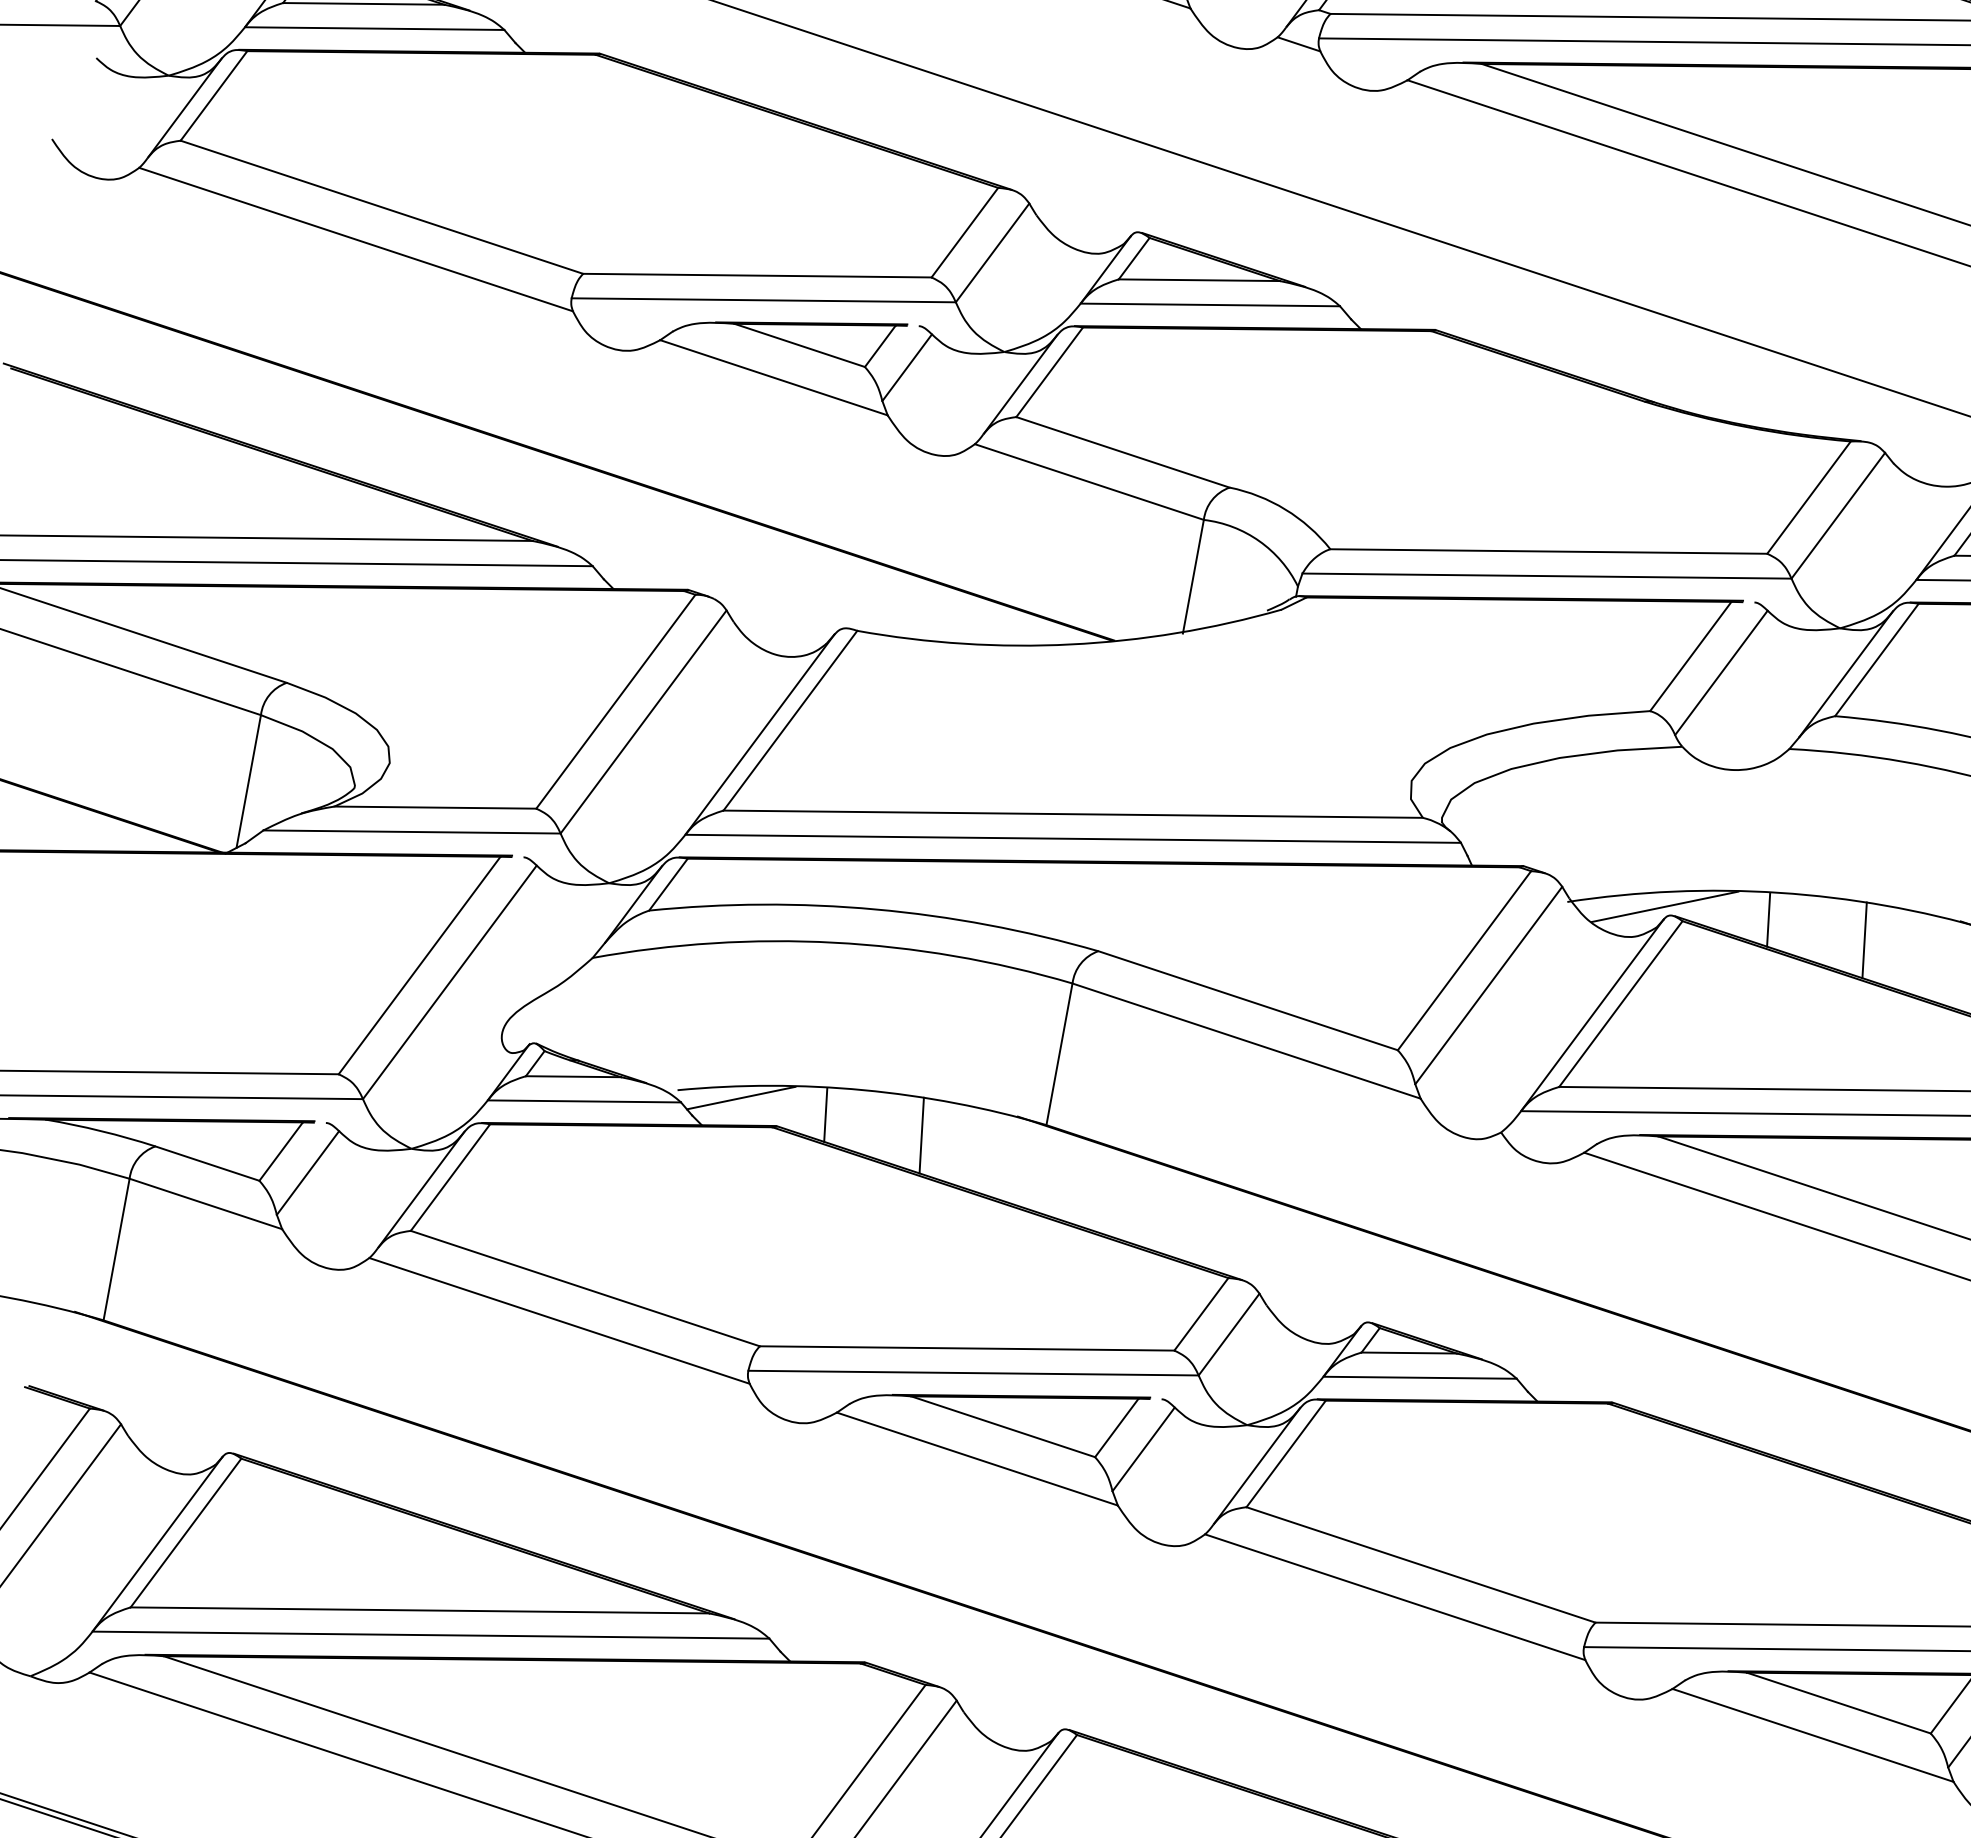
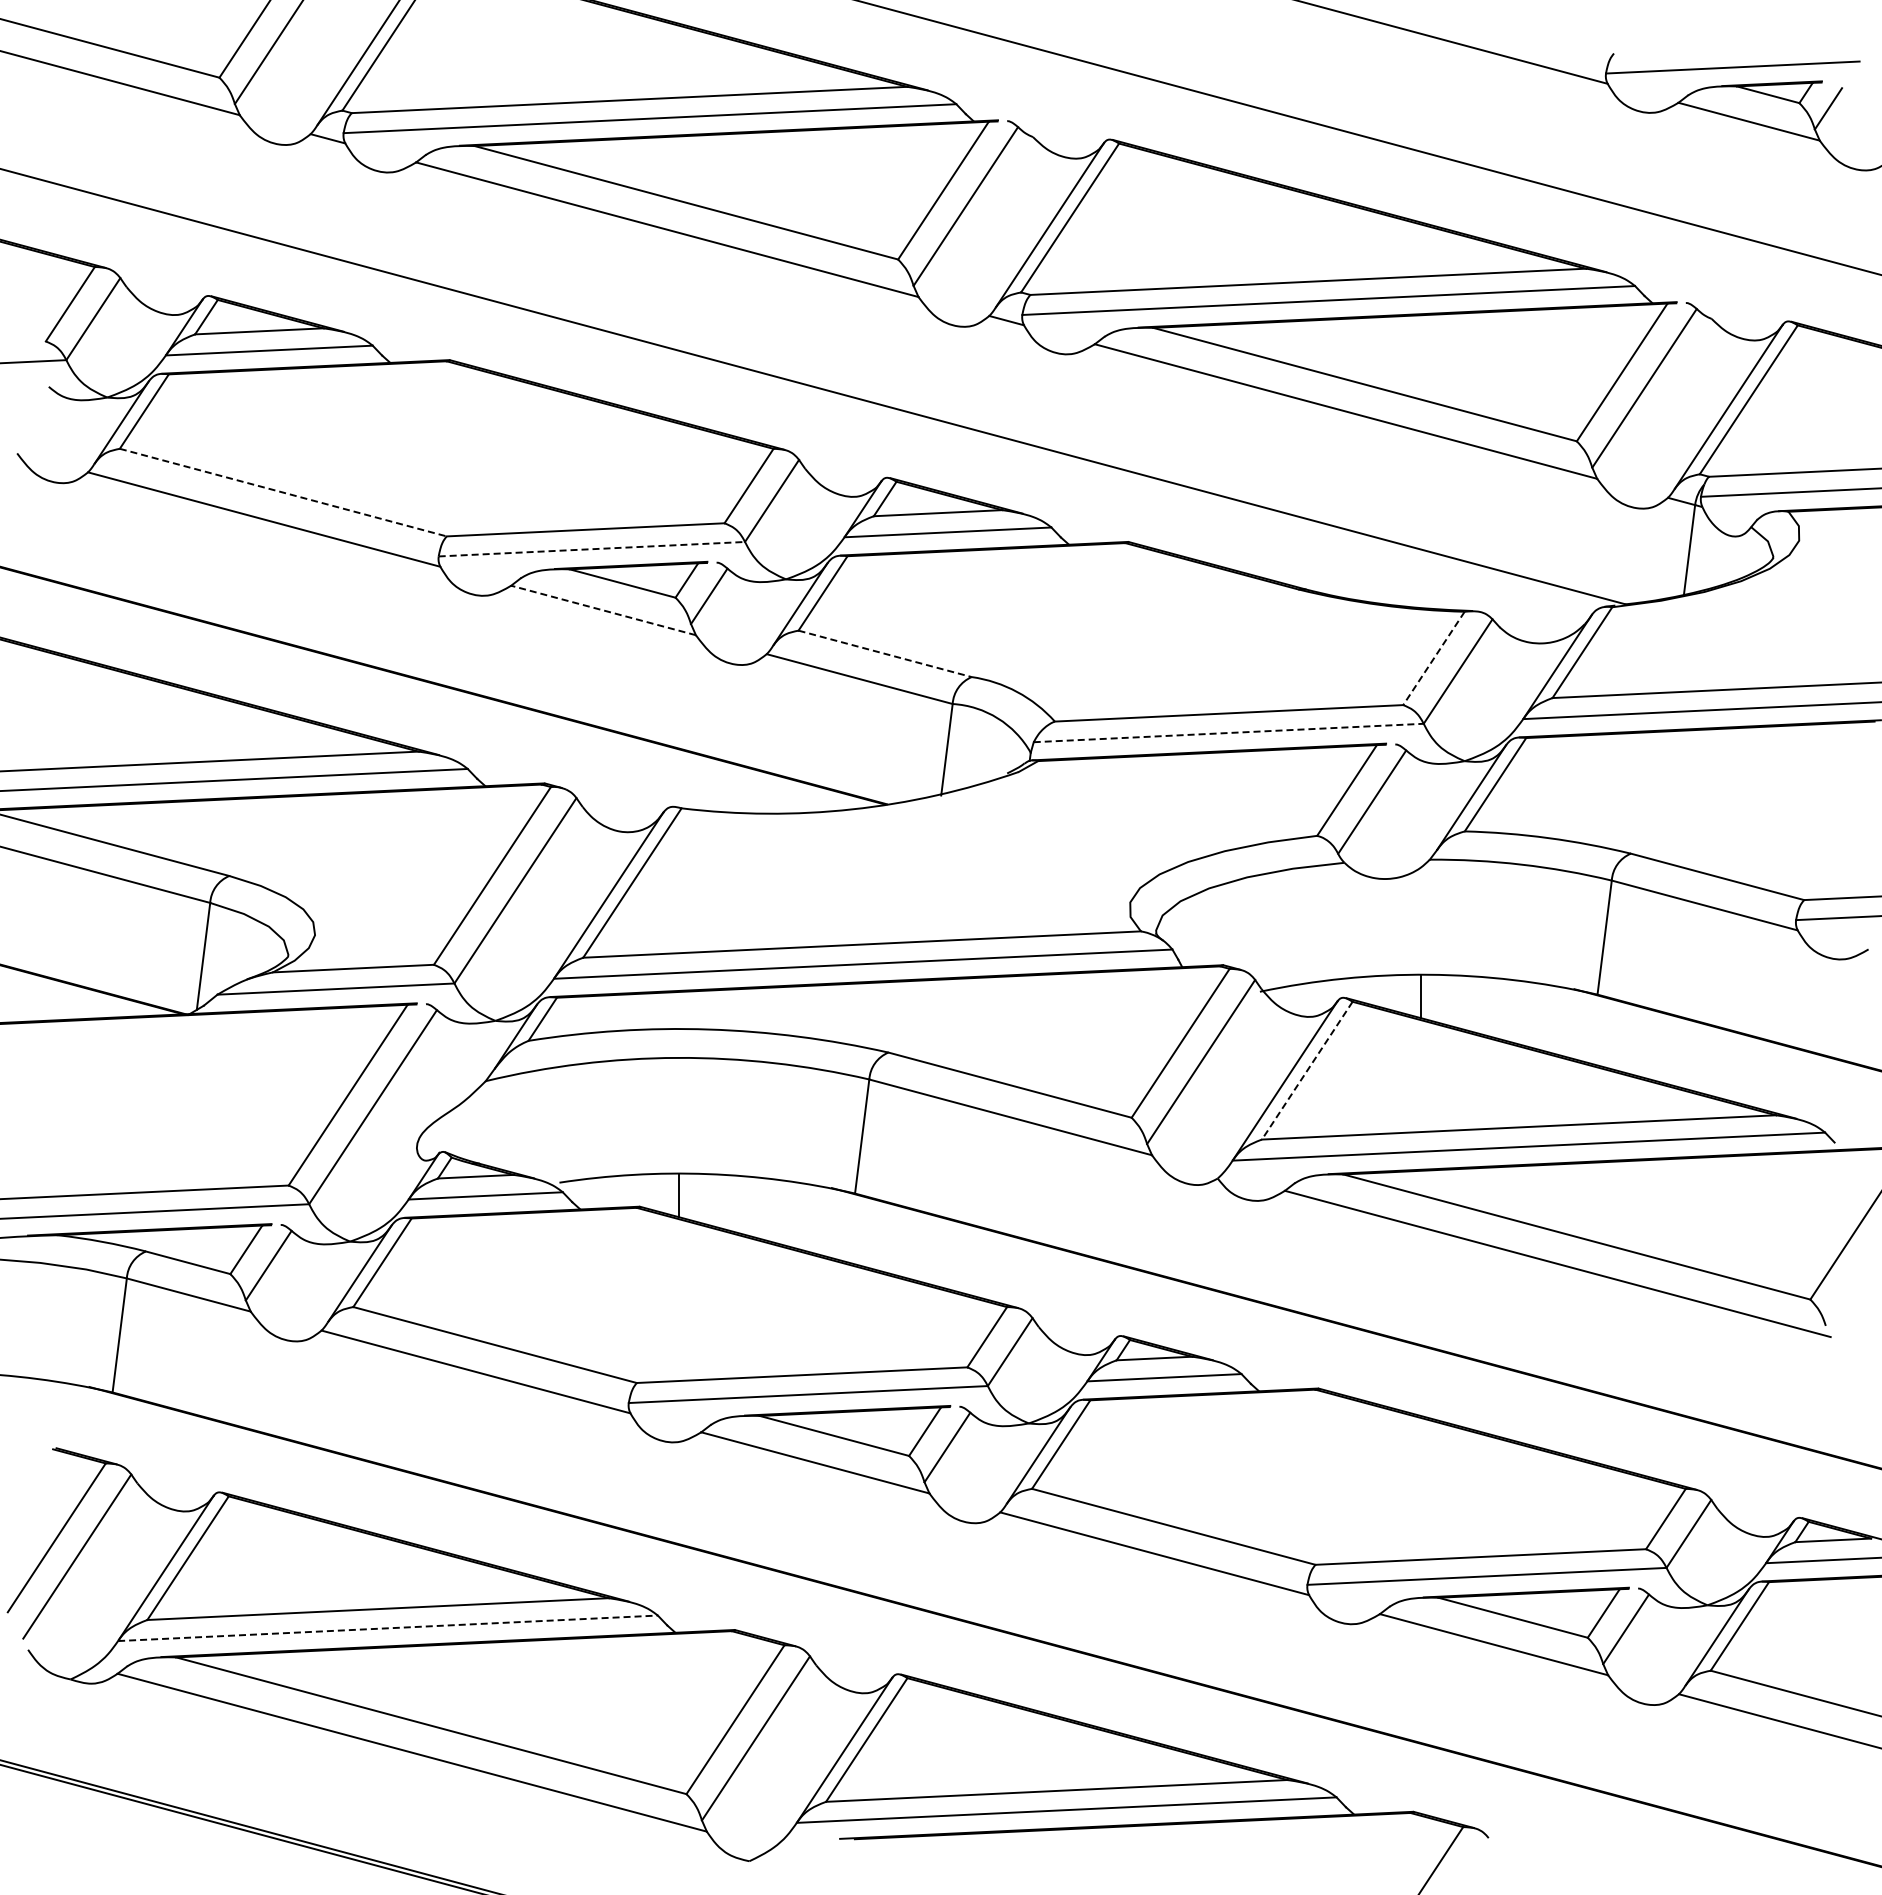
line: (382, 207) -> (283, 492), solid -> dashed
line: (764, 300) -> (592, 549), solid -> dashed
line: (773, 377) -> (603, 610), solid -> dashed
line: (1123, 451) -> (885, 653), solid -> dashed
line: (1808, 497) -> (1433, 658), solid -> dashed
line: (1547, 575) -> (1229, 732), solid -> dashed
line: (1664, 905) -> (1337, 990), removed
line: (1864, 940) -> (1498, 1008), removed
line: (1621, 1005) -> (1307, 1071), solid -> dashed
line: (741, 1097) -> (610, 1185), removed
line: (922, 1135) -> (756, 1207), removed
line: (431, 1635) -> (388, 1628), solid -> dashed

